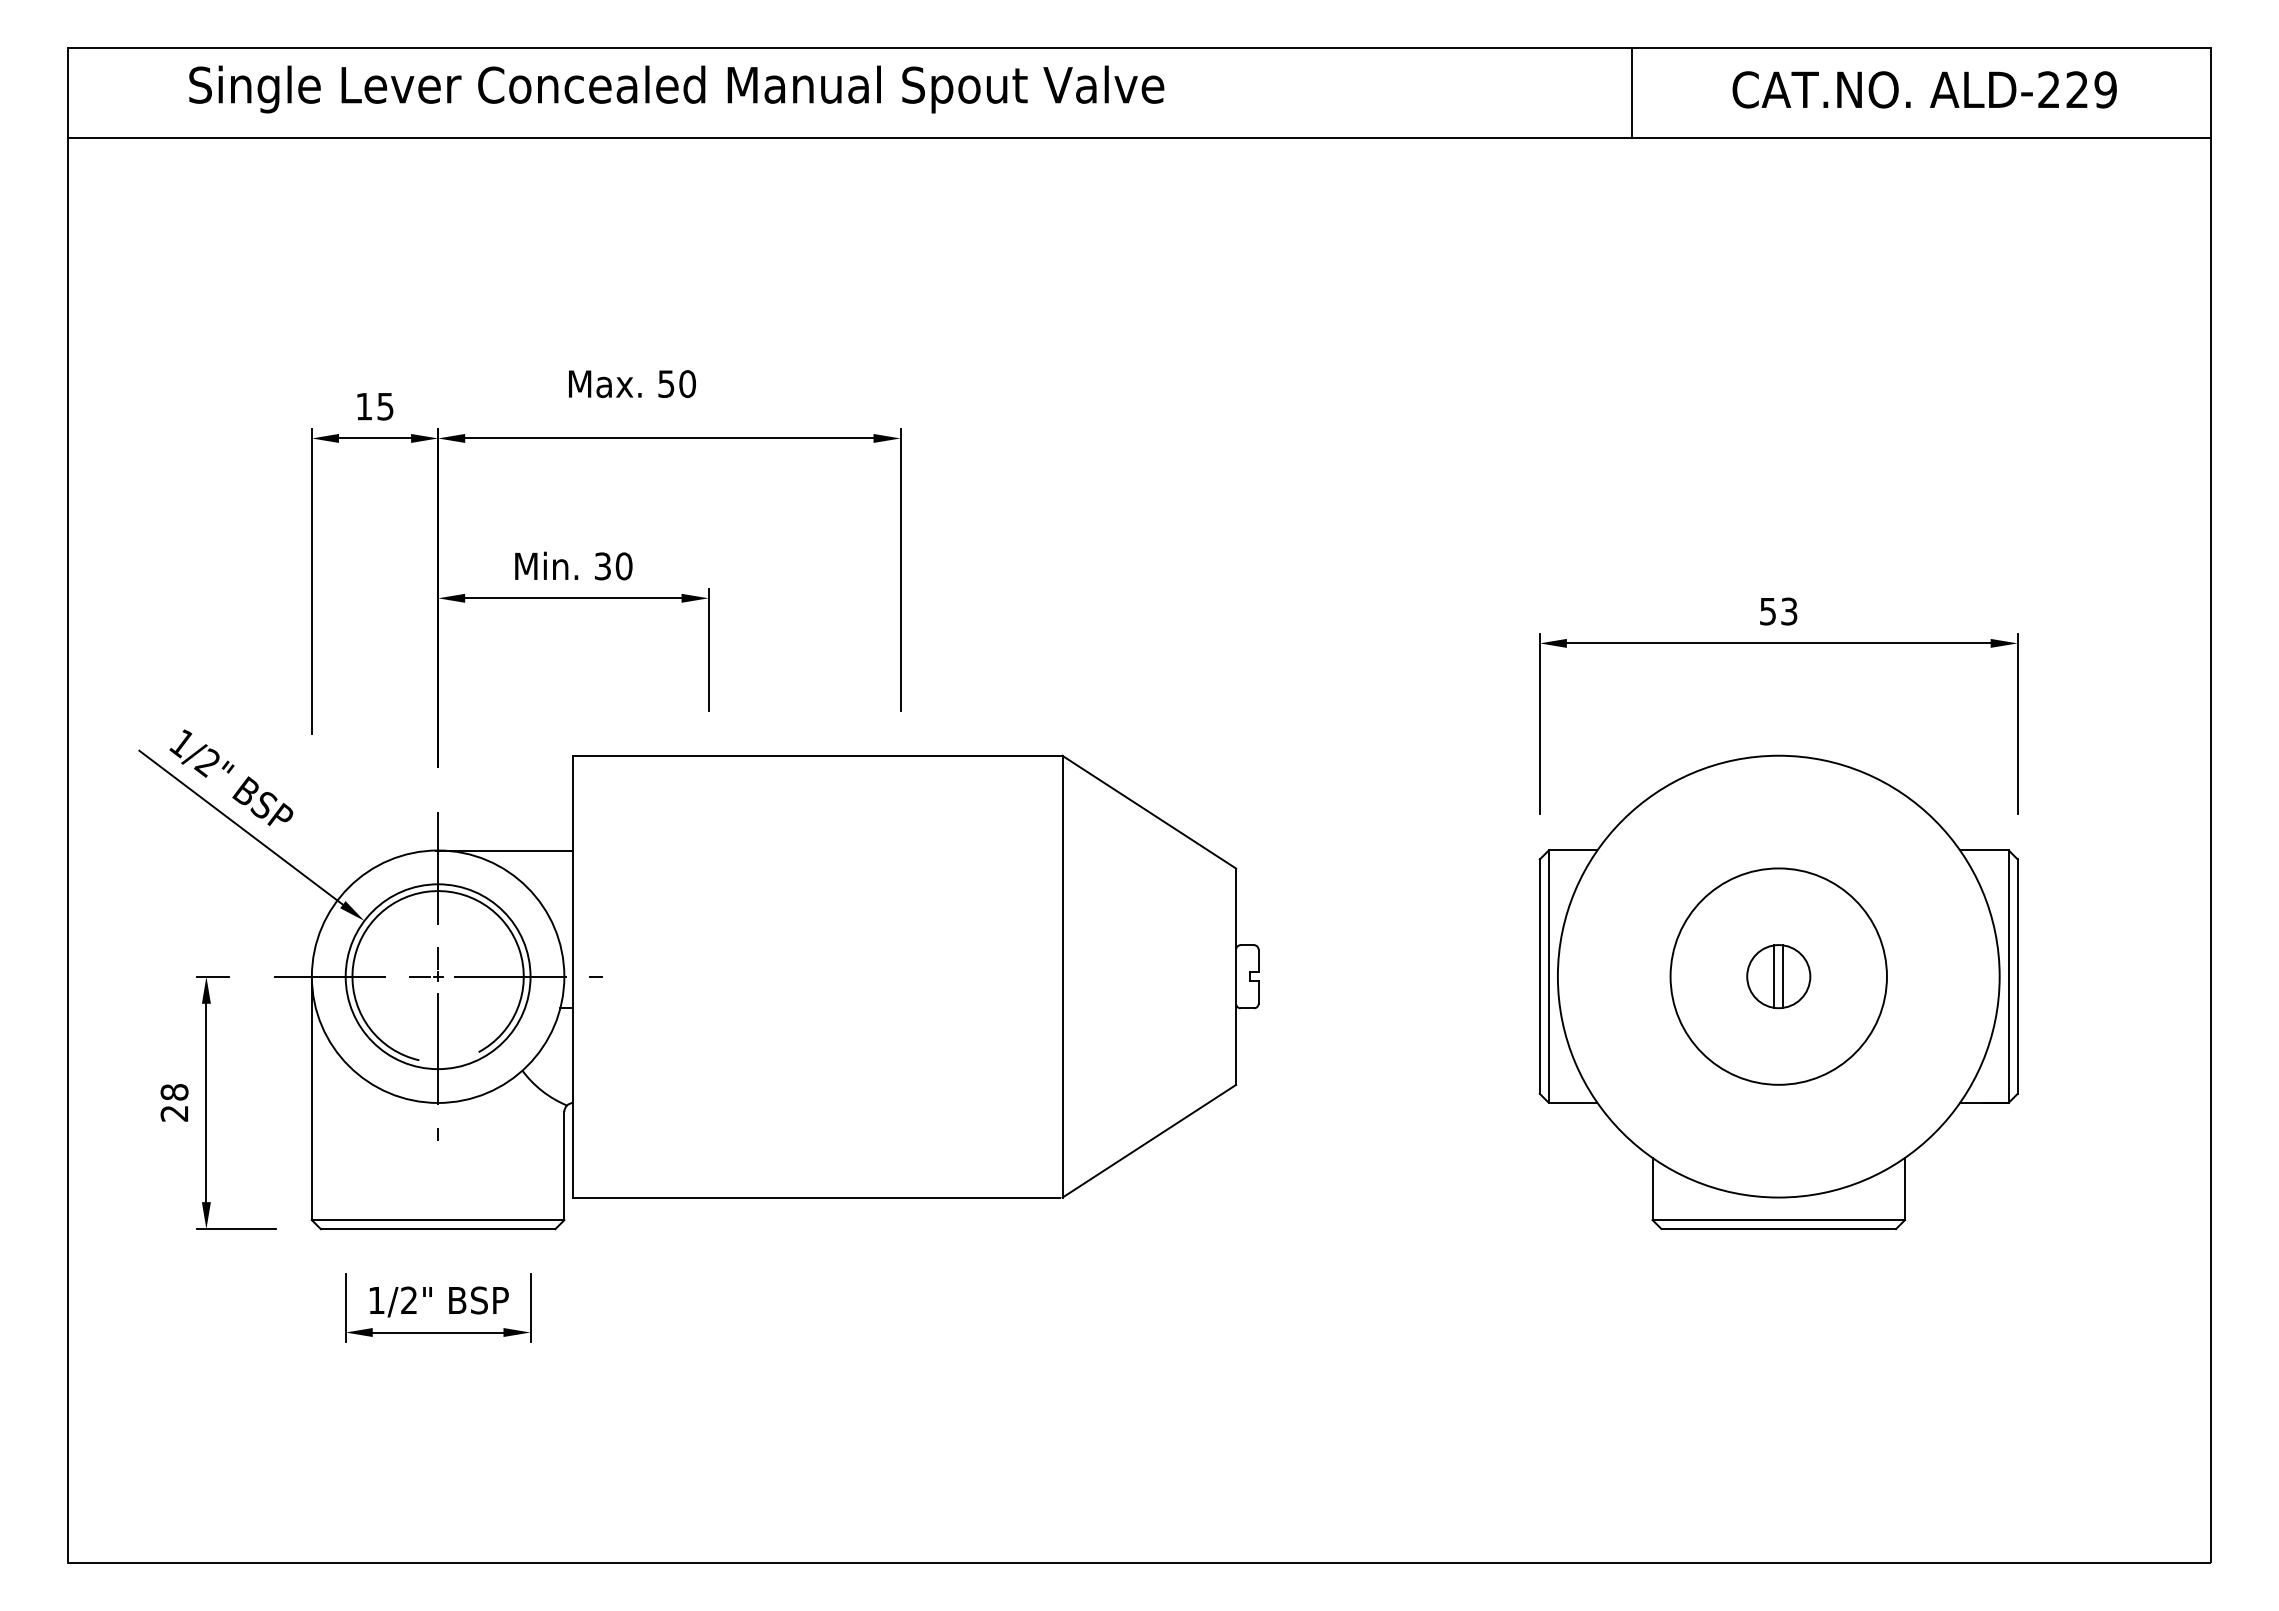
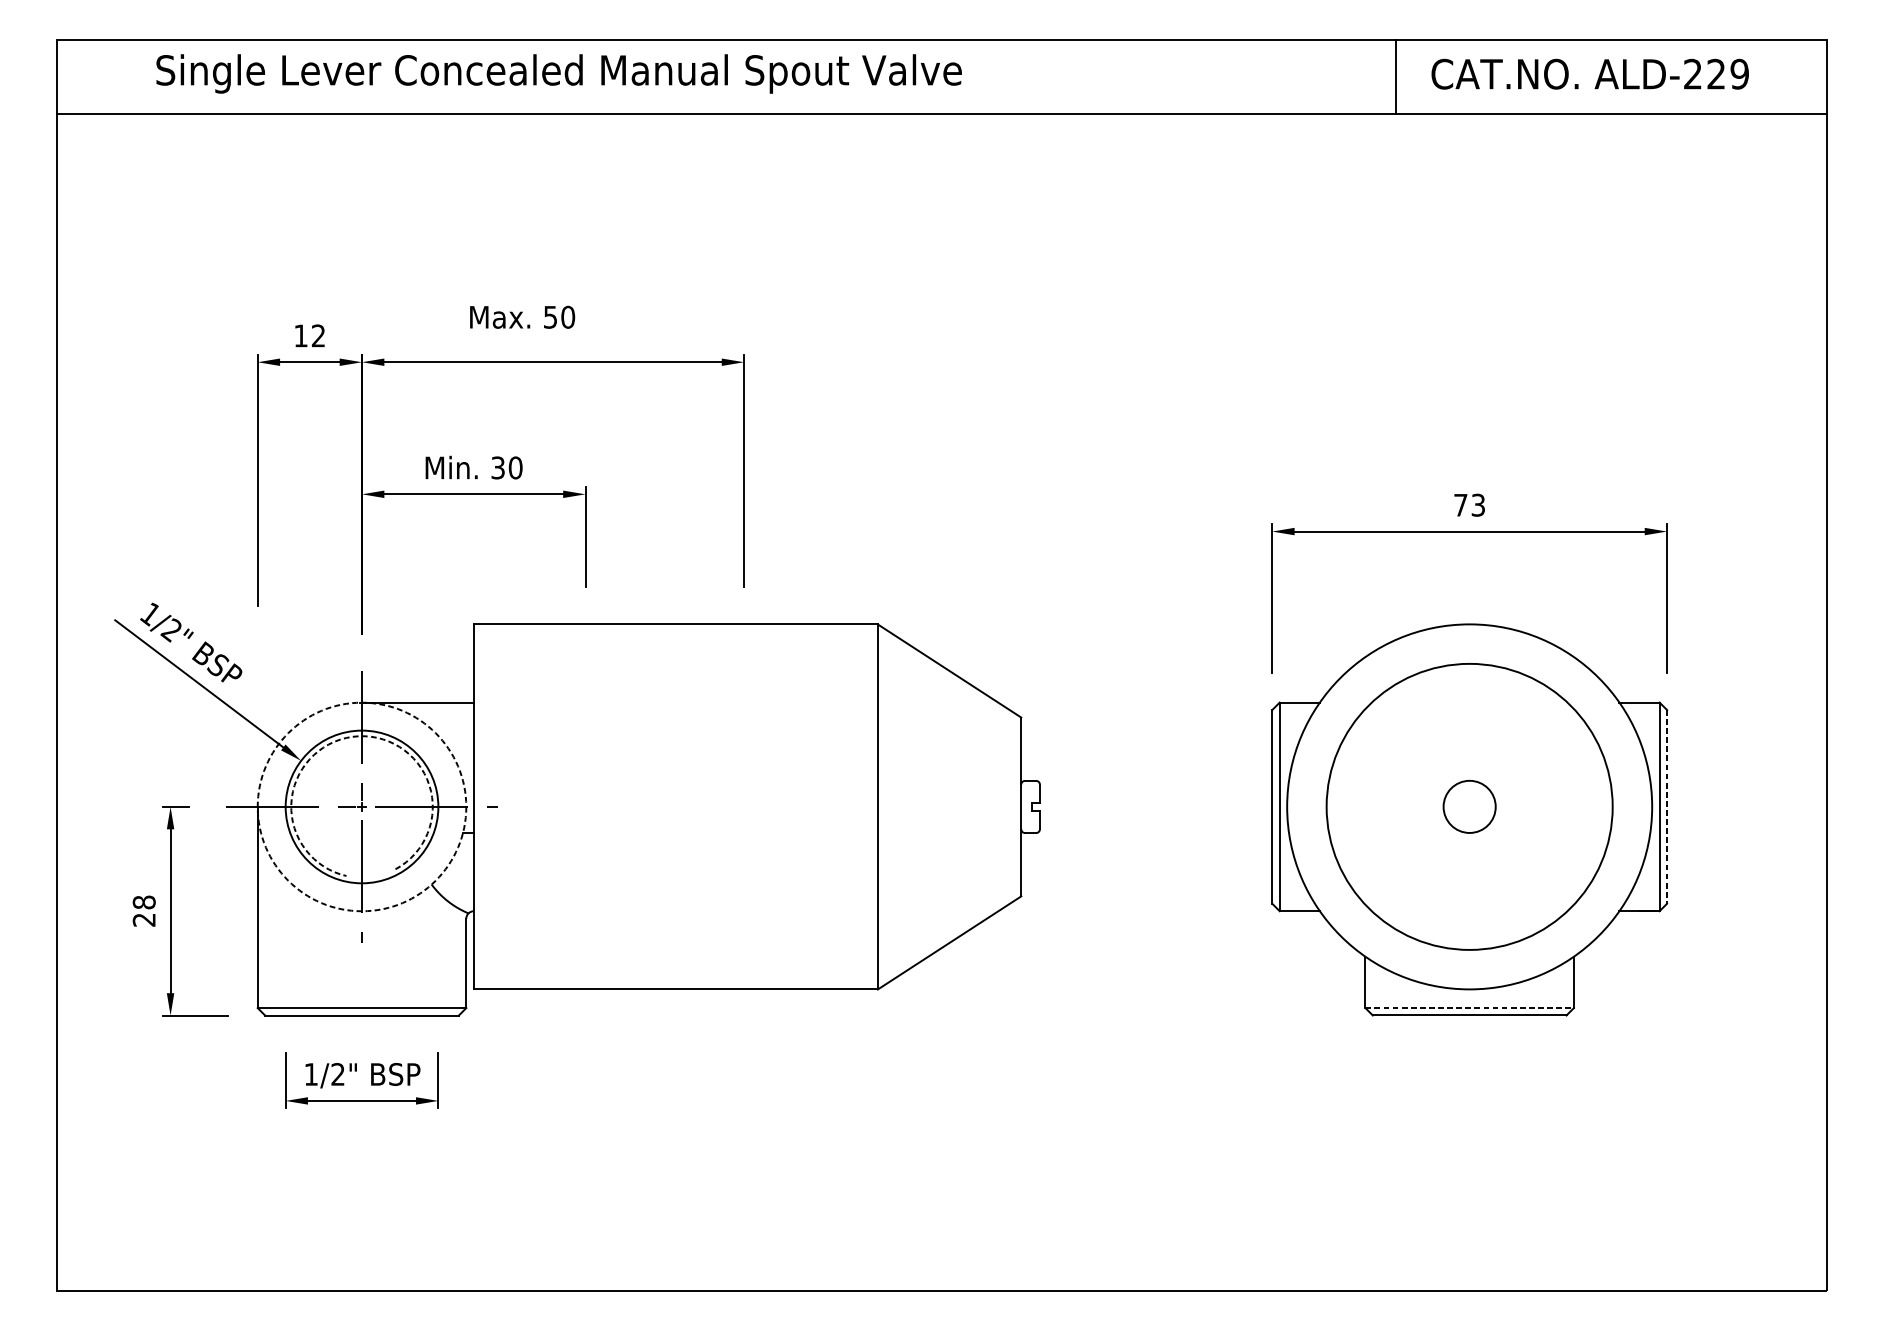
line: (1632, 92) -> (1396, 76), moved
text: (385, 406) -> (318, 335), 15 -> 12
text: (1767, 611) -> (1460, 505), 53 -> 73
arc: (426, 891) -> (352, 736), solid -> dashed
circle: (437, 976) -> (361, 806), solid -> dashed
line: (1774, 976) -> (1466, 806), removed
circle: (1778, 976) -> (1469, 806), size x1.6
line: (1783, 976) -> (1473, 806), removed
line: (2017, 977) -> (1666, 807), solid -> dashed
line: (1779, 1220) -> (1470, 1008), solid -> dashed

